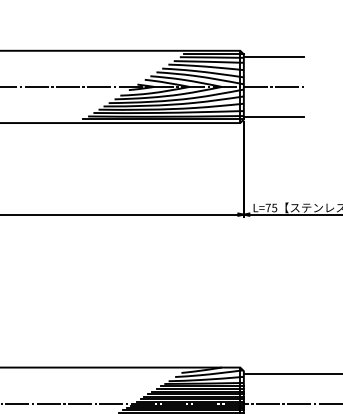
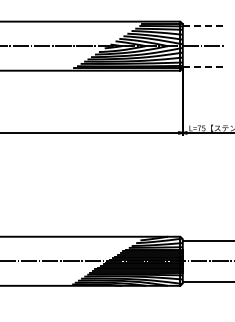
line: (274, 56) -> (203, 25), solid -> dashed
line: (274, 116) -> (203, 66), solid -> dashed

